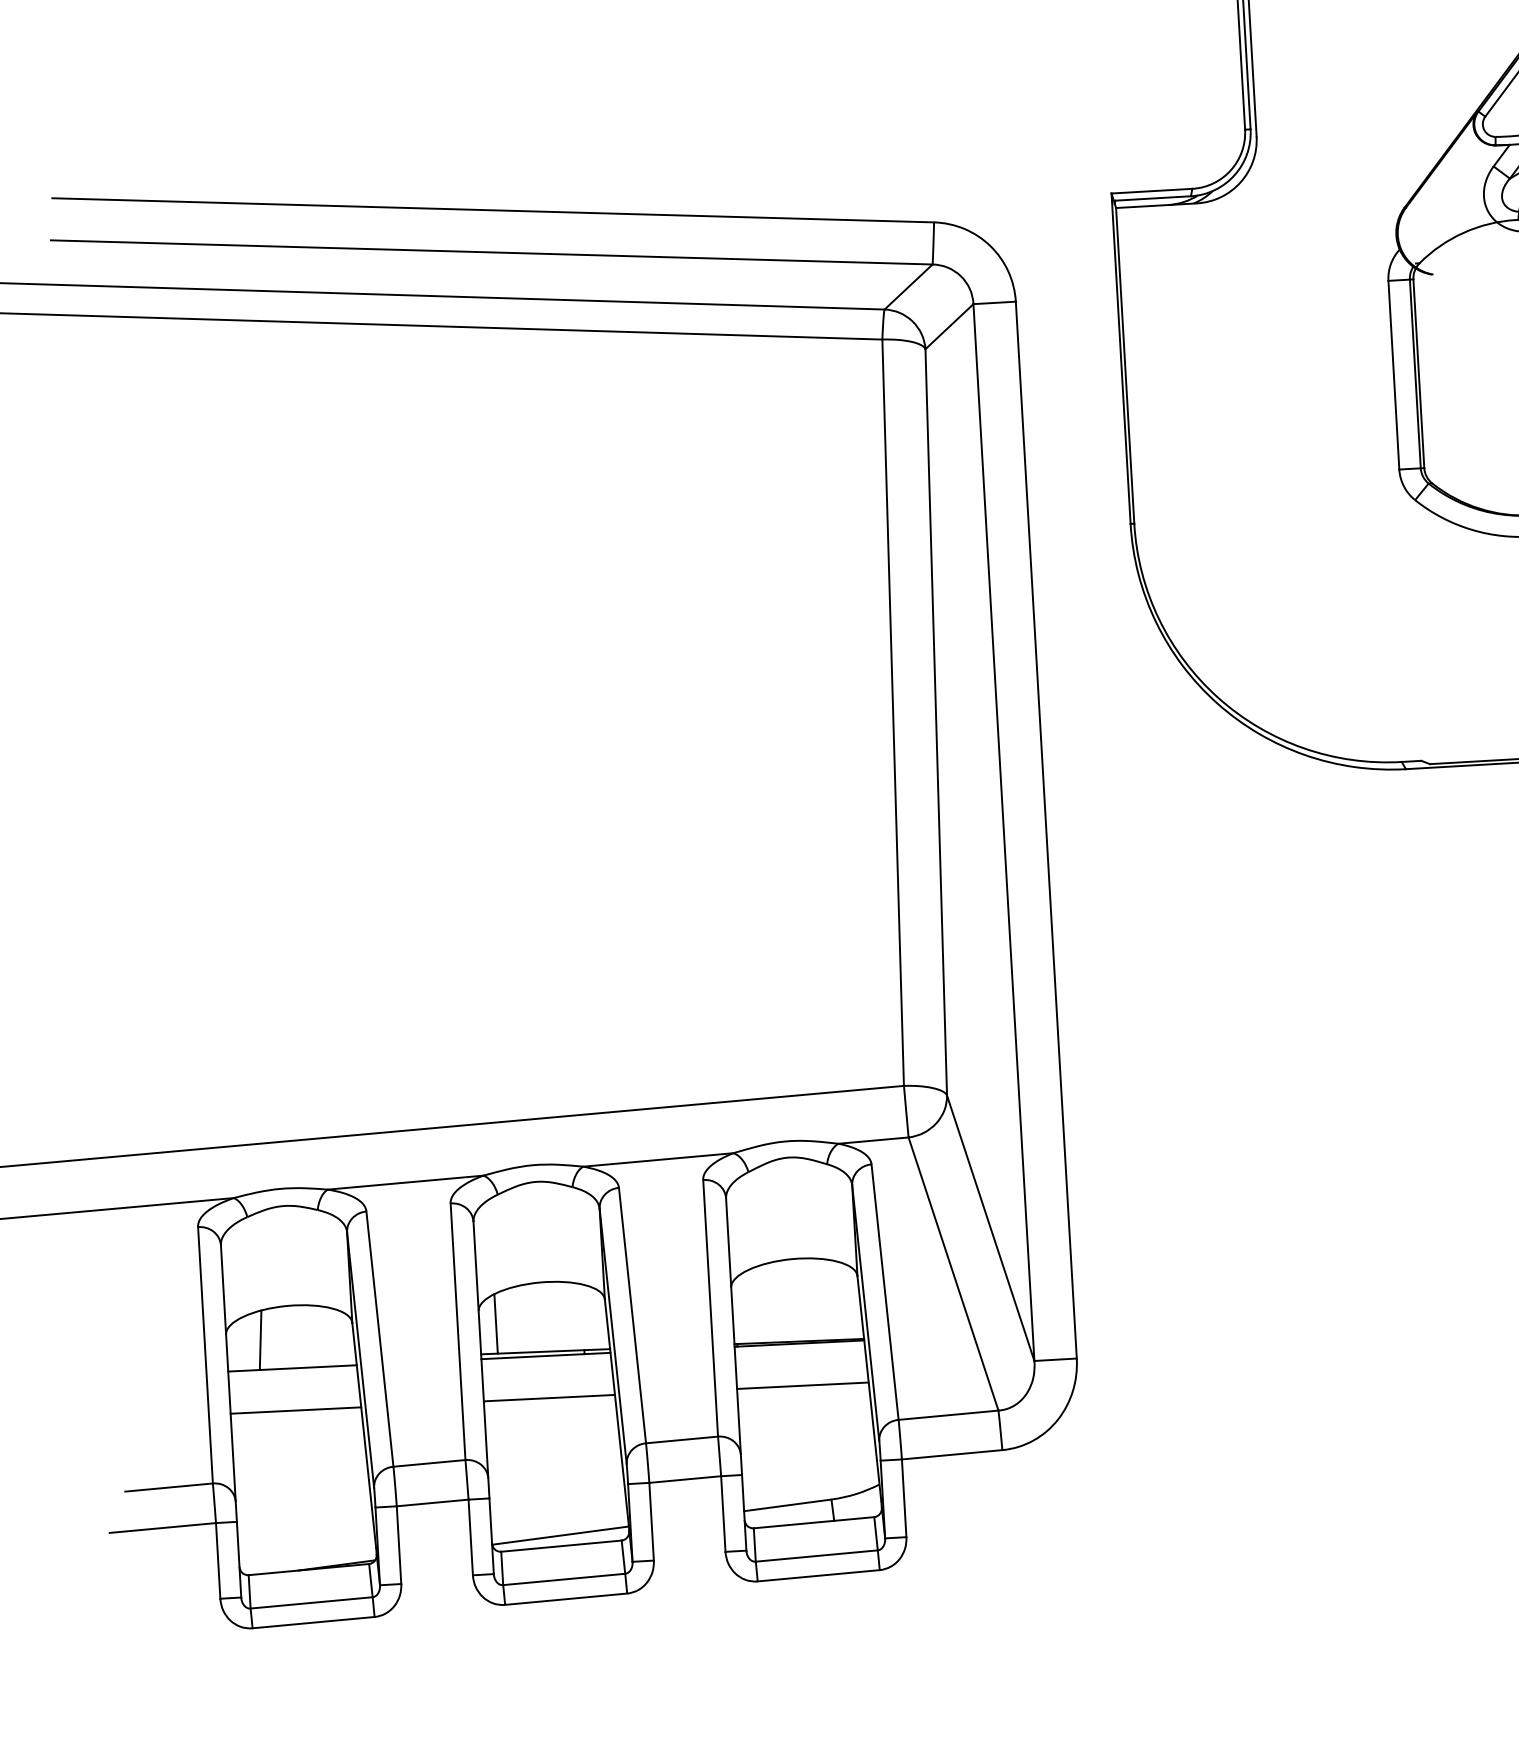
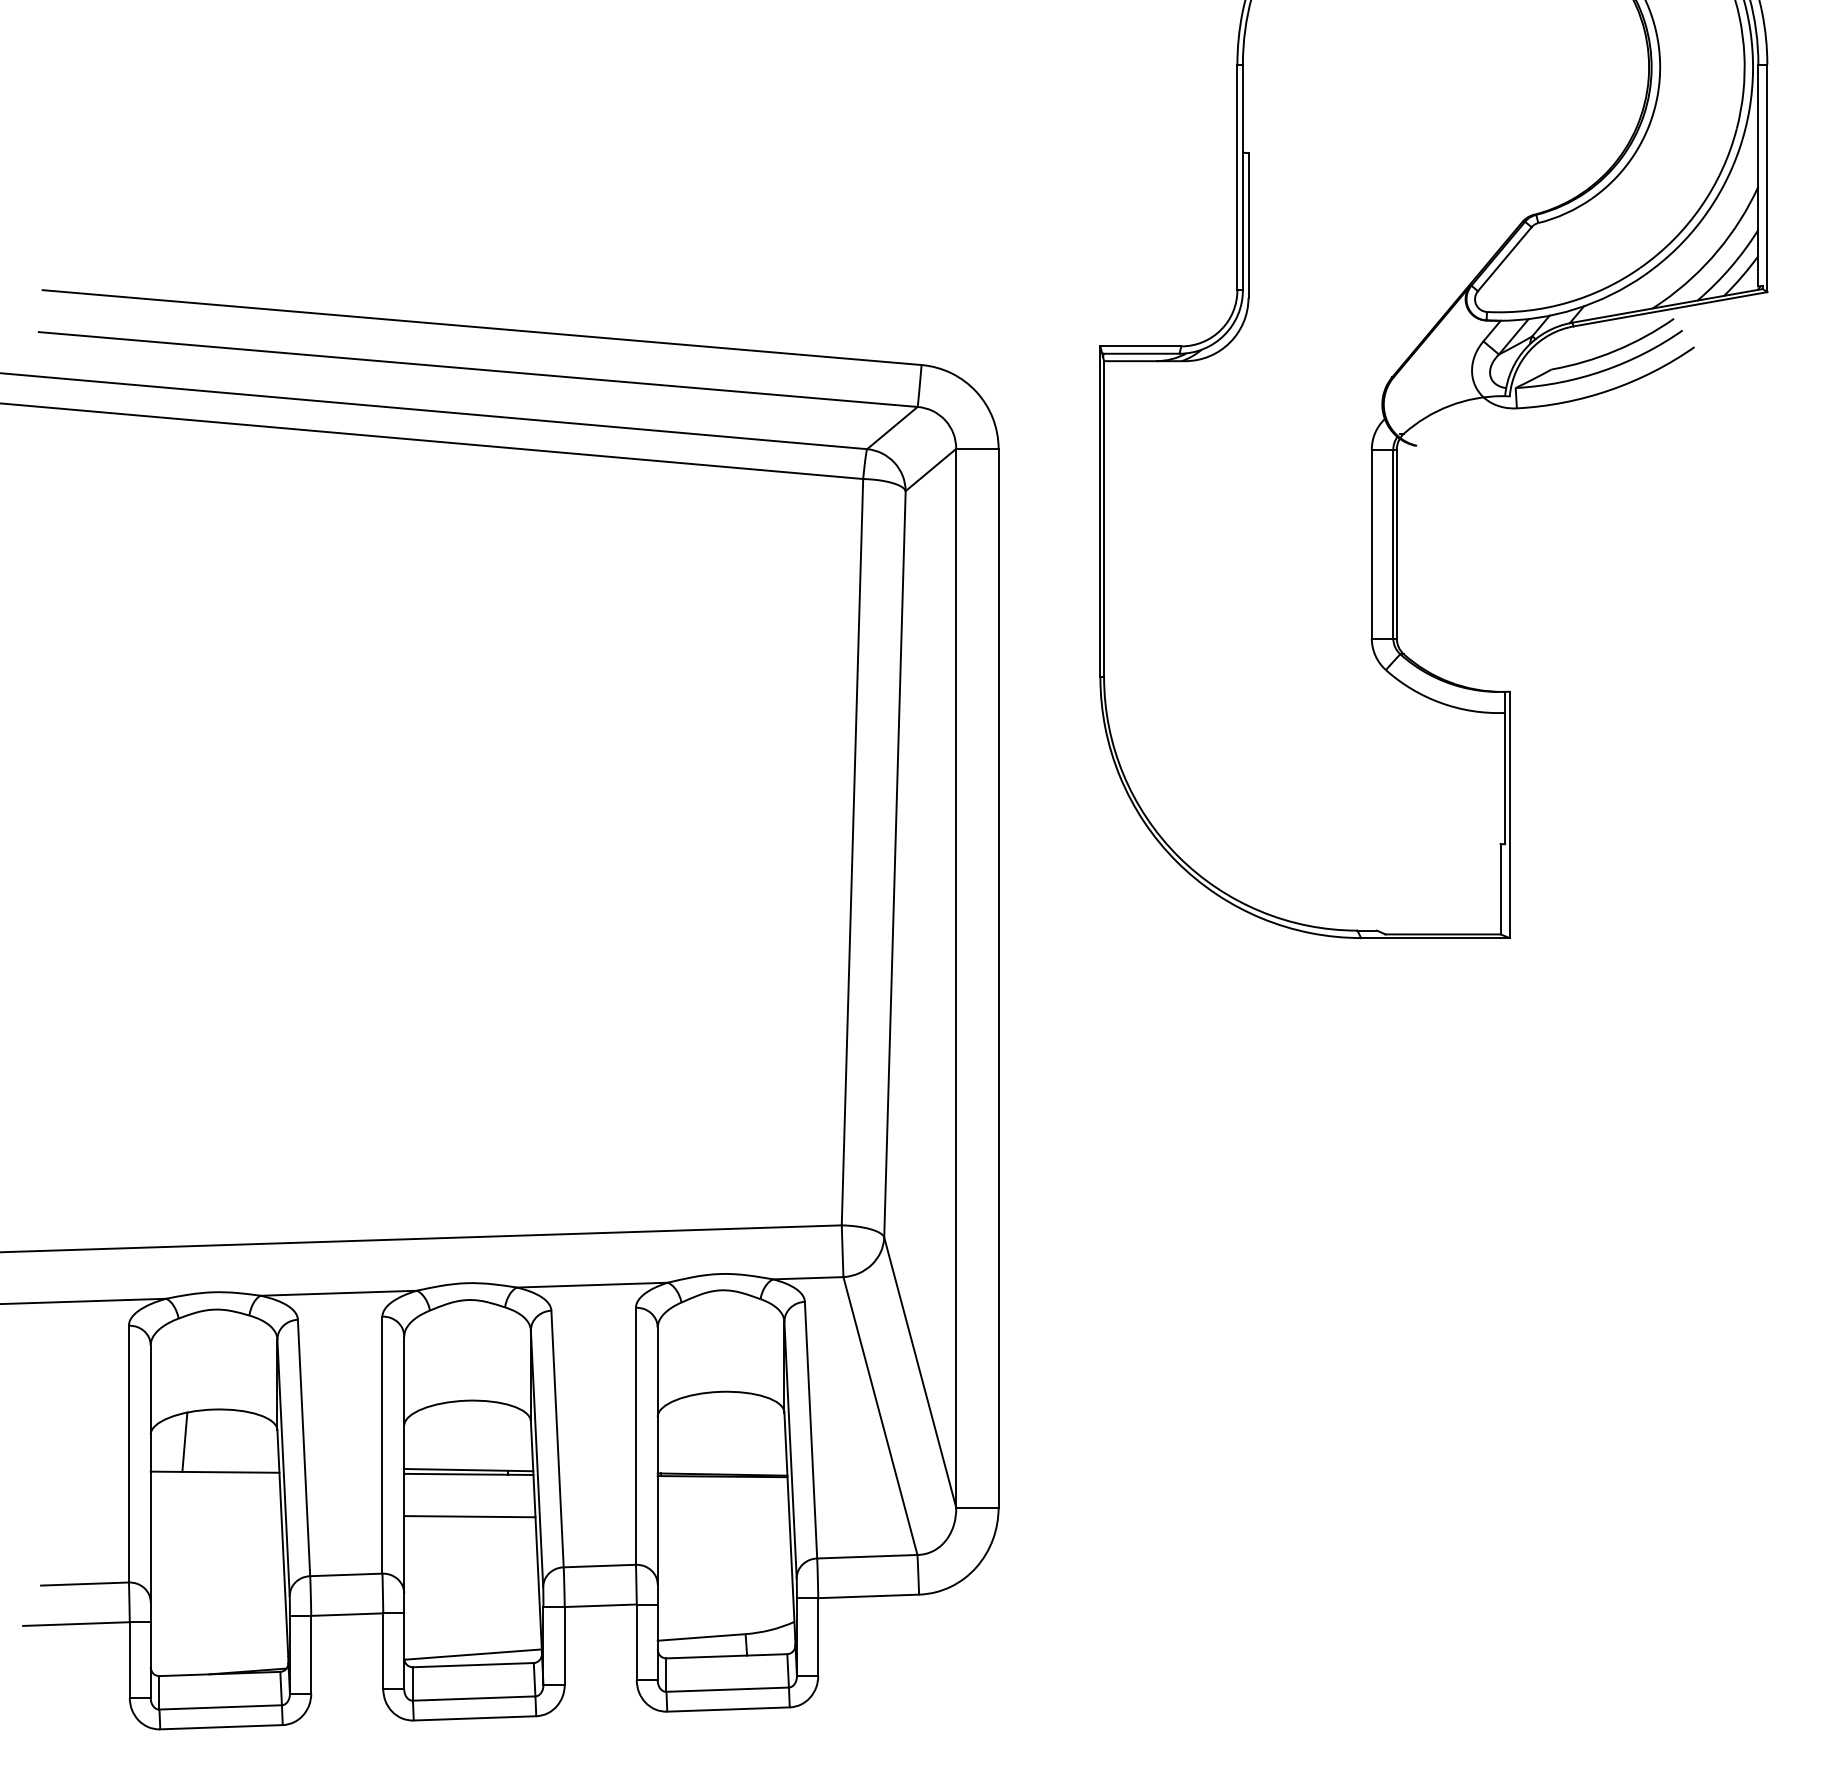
line: (495, 1323) -> (420, 1439), removed
line: (802, 1385) -> (723, 1518), removed
line: (295, 1410) -> (215, 1514), removed

